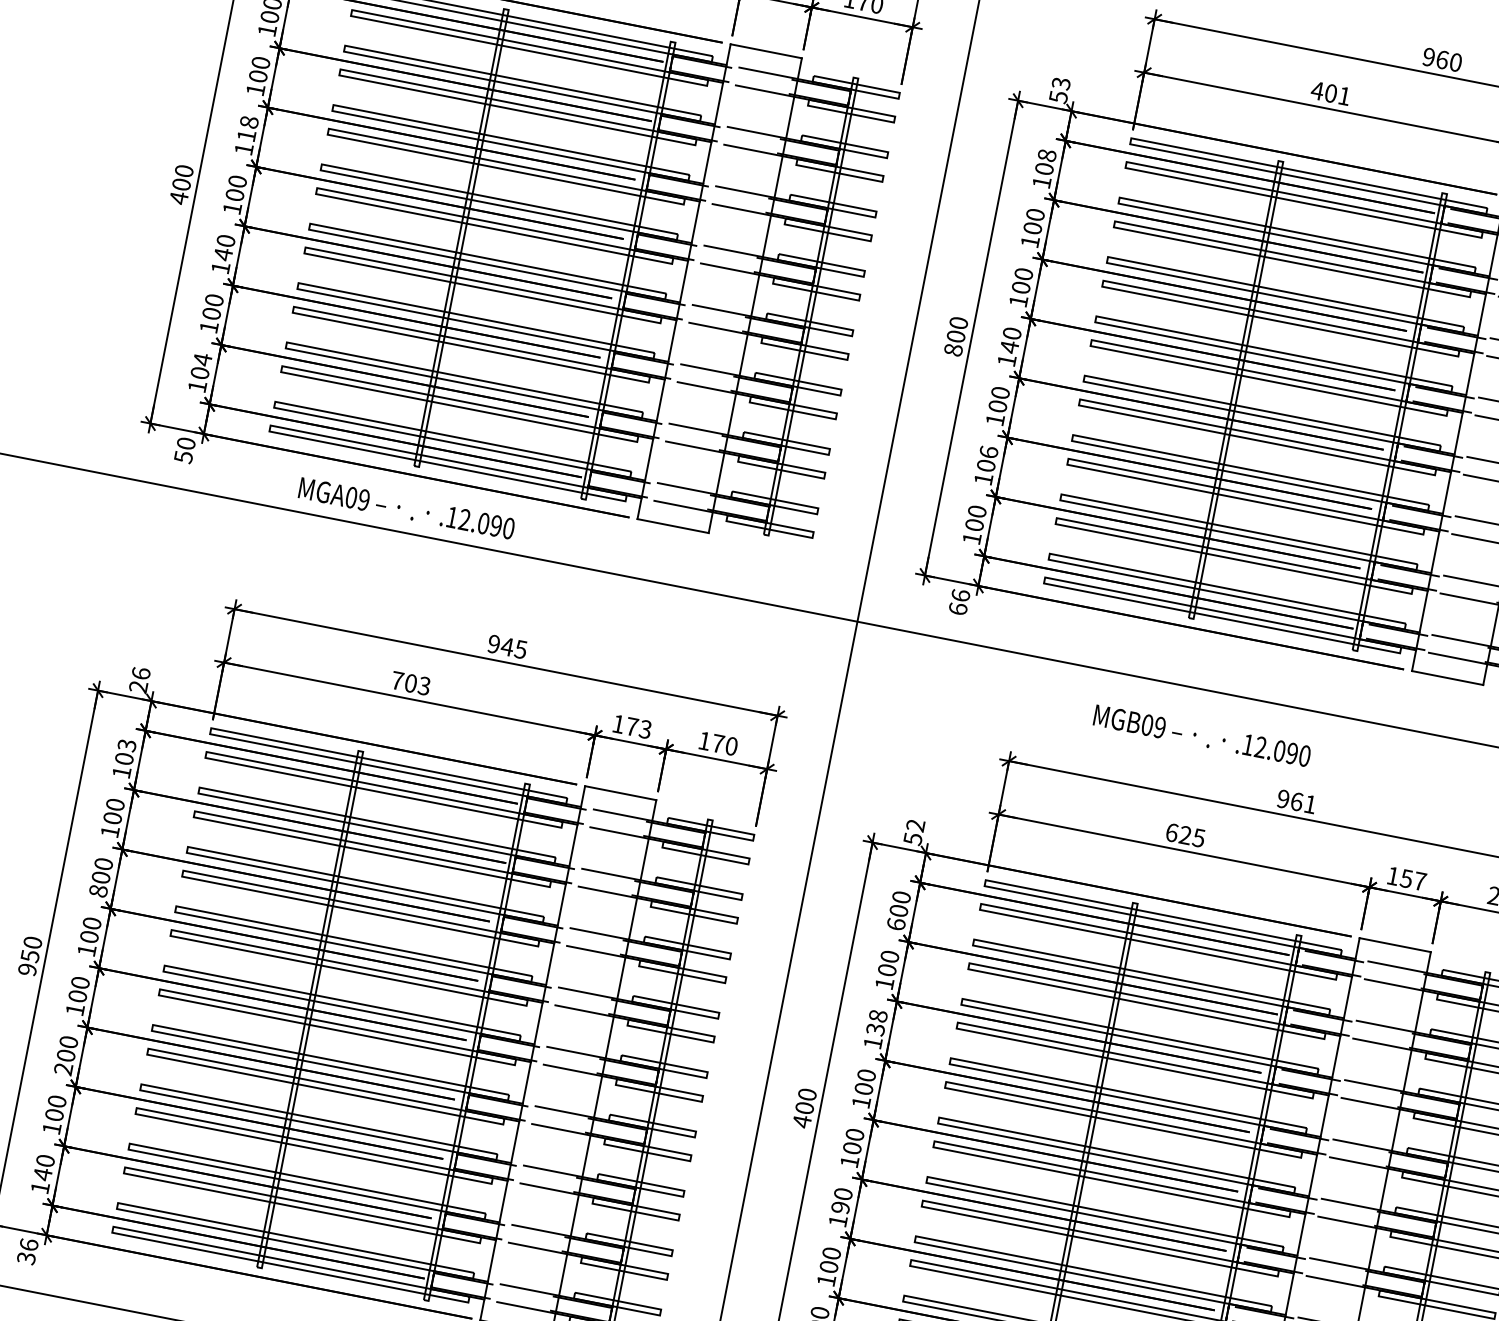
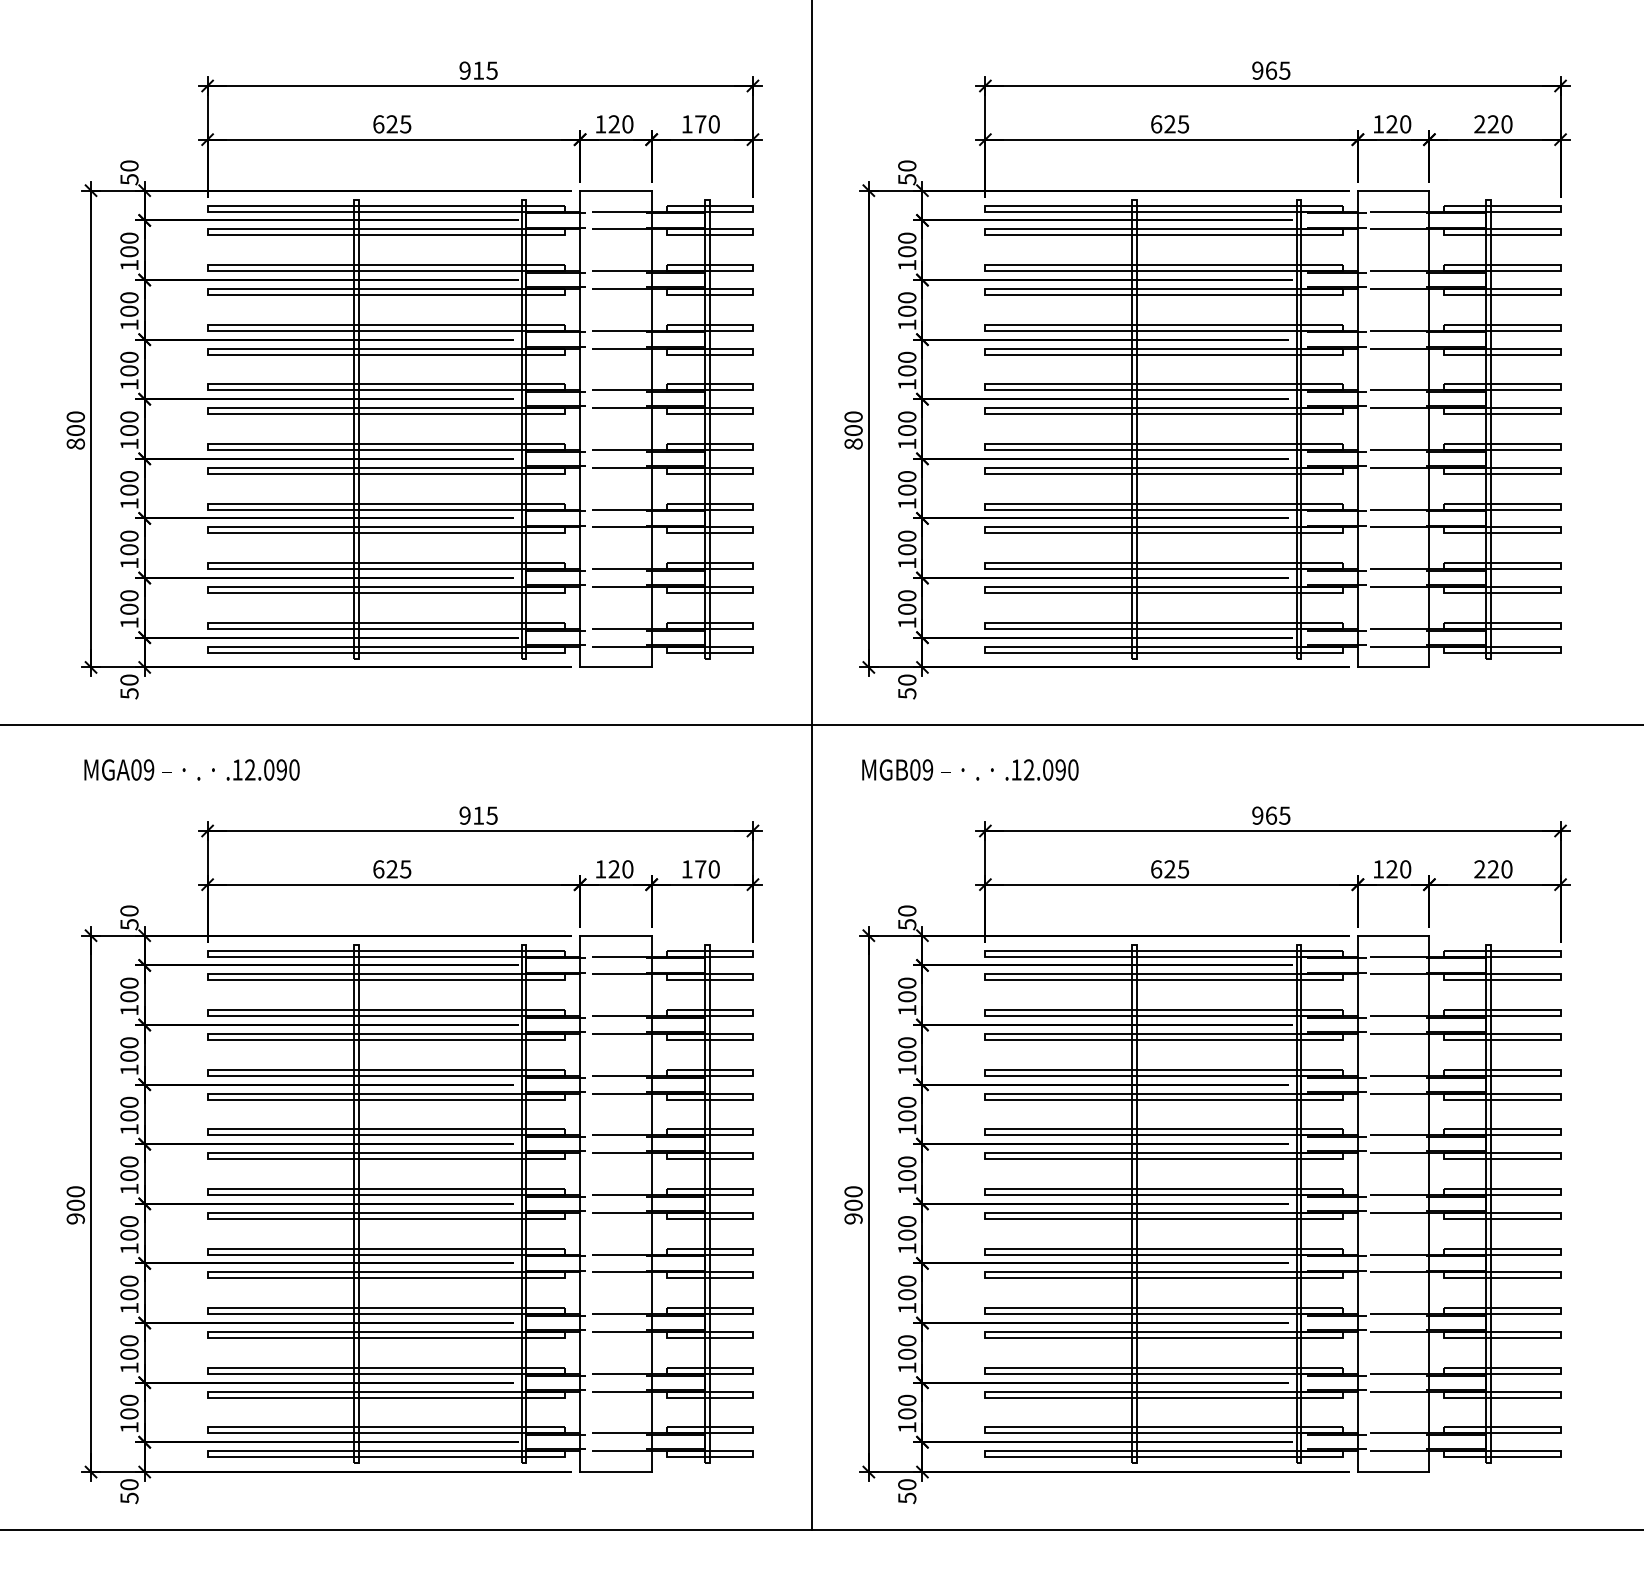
text: (1455, 62) -> (1284, 70), 960 -> 965
text: (1061, 83) -> (907, 165), 53 -> 50
text: (1330, 93) -> (1169, 124), 401 -> 625
text: (248, 128) -> (129, 363), 118 -> 100
text: (1047, 154) -> (907, 237), 108 -> 100
text: (178, 198) -> (75, 444), 400 -> 800
text: (223, 254) -> (129, 490), 140 -> 100
text: (1009, 347) -> (907, 430), 140 -> 100
text: (202, 359) -> (129, 595), 104 -> 100
text: (989, 451) -> (907, 535), 106 -> 100
text: (406, 507) -> (191, 769), moved
text: (959, 602) -> (907, 686), 66 -> 50
text: (507, 646) -> (478, 815), 945 -> 915
text: (139, 680) -> (129, 917), 26 -> 50
text: (411, 683) -> (392, 869), 703 -> 625
text: (638, 728) -> (620, 869), 173 -> 120
text: (1202, 735) -> (970, 769), moved
text: (127, 744) -> (129, 982), 103 -> 100
text: (1310, 804) -> (1284, 815), 961 -> 965
text: (916, 825) -> (907, 910), 52 -> 50
text: (1412, 880) -> (1398, 869), 157 -> 120
text: (98, 891) -> (129, 1129), 800 -> 100
text: (896, 923) -> (907, 1009), 600 -> 100
text: (29, 956) -> (75, 1205), 950 -> 900
text: (877, 1022) -> (907, 1108), 138 -> 100
text: (63, 1068) -> (129, 1307), 200 -> 100
text: (802, 1121) -> (853, 1218), 400 -> 900
text: (42, 1174) -> (129, 1414), 140 -> 100
text: (841, 1207) -> (907, 1294), 190 -> 100
text: (27, 1251) -> (129, 1491), 36 -> 50

